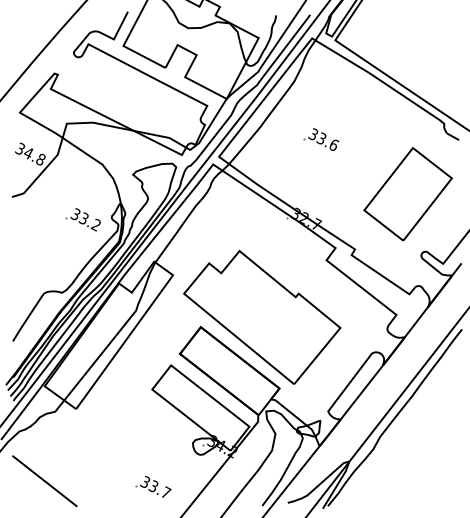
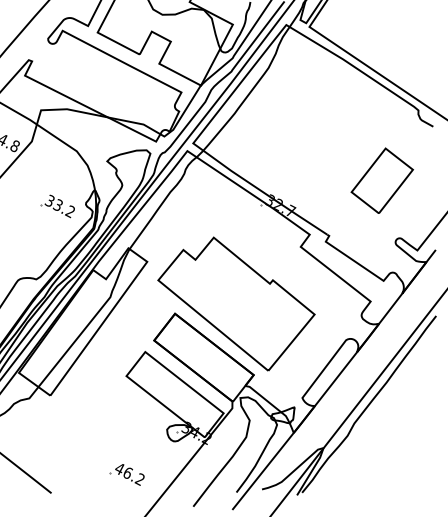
part: (321, 139) -> (295, 126), removed
part: (407, 194) -> (381, 181), size x0.7
text: (155, 487) -> (129, 474), 33.7 -> 46.2

